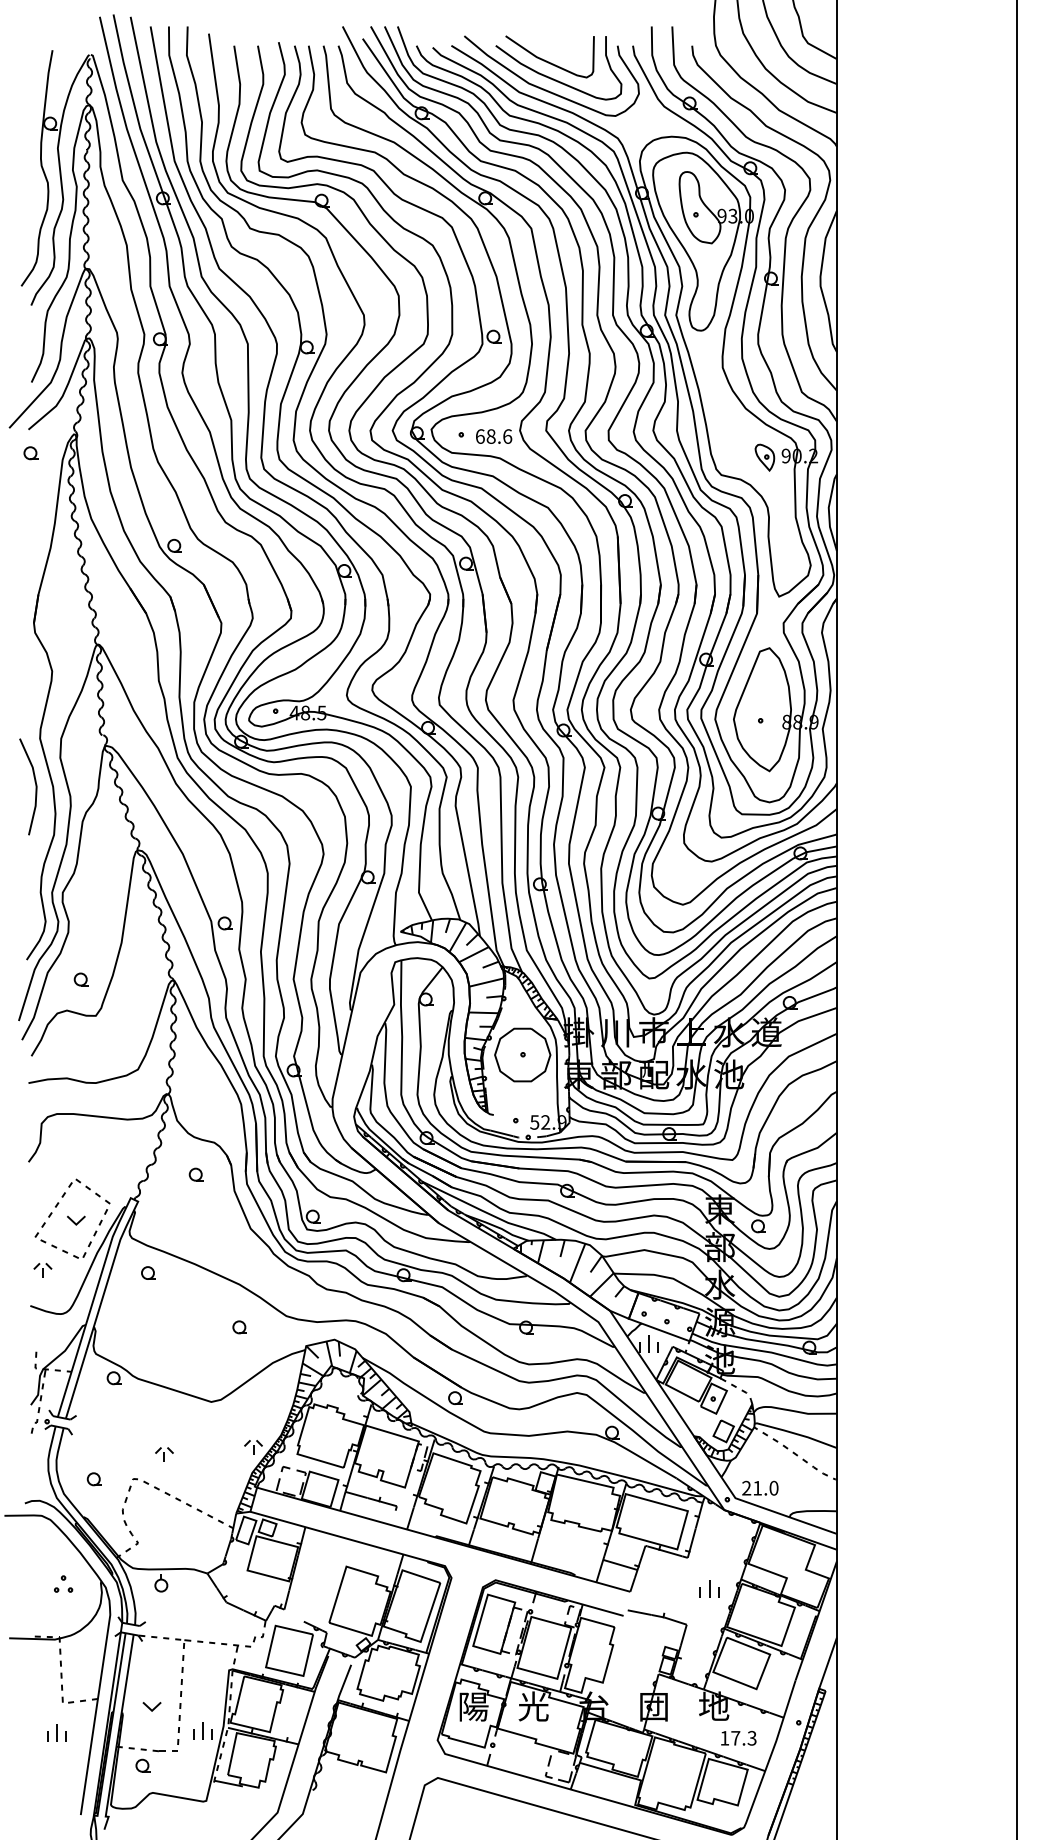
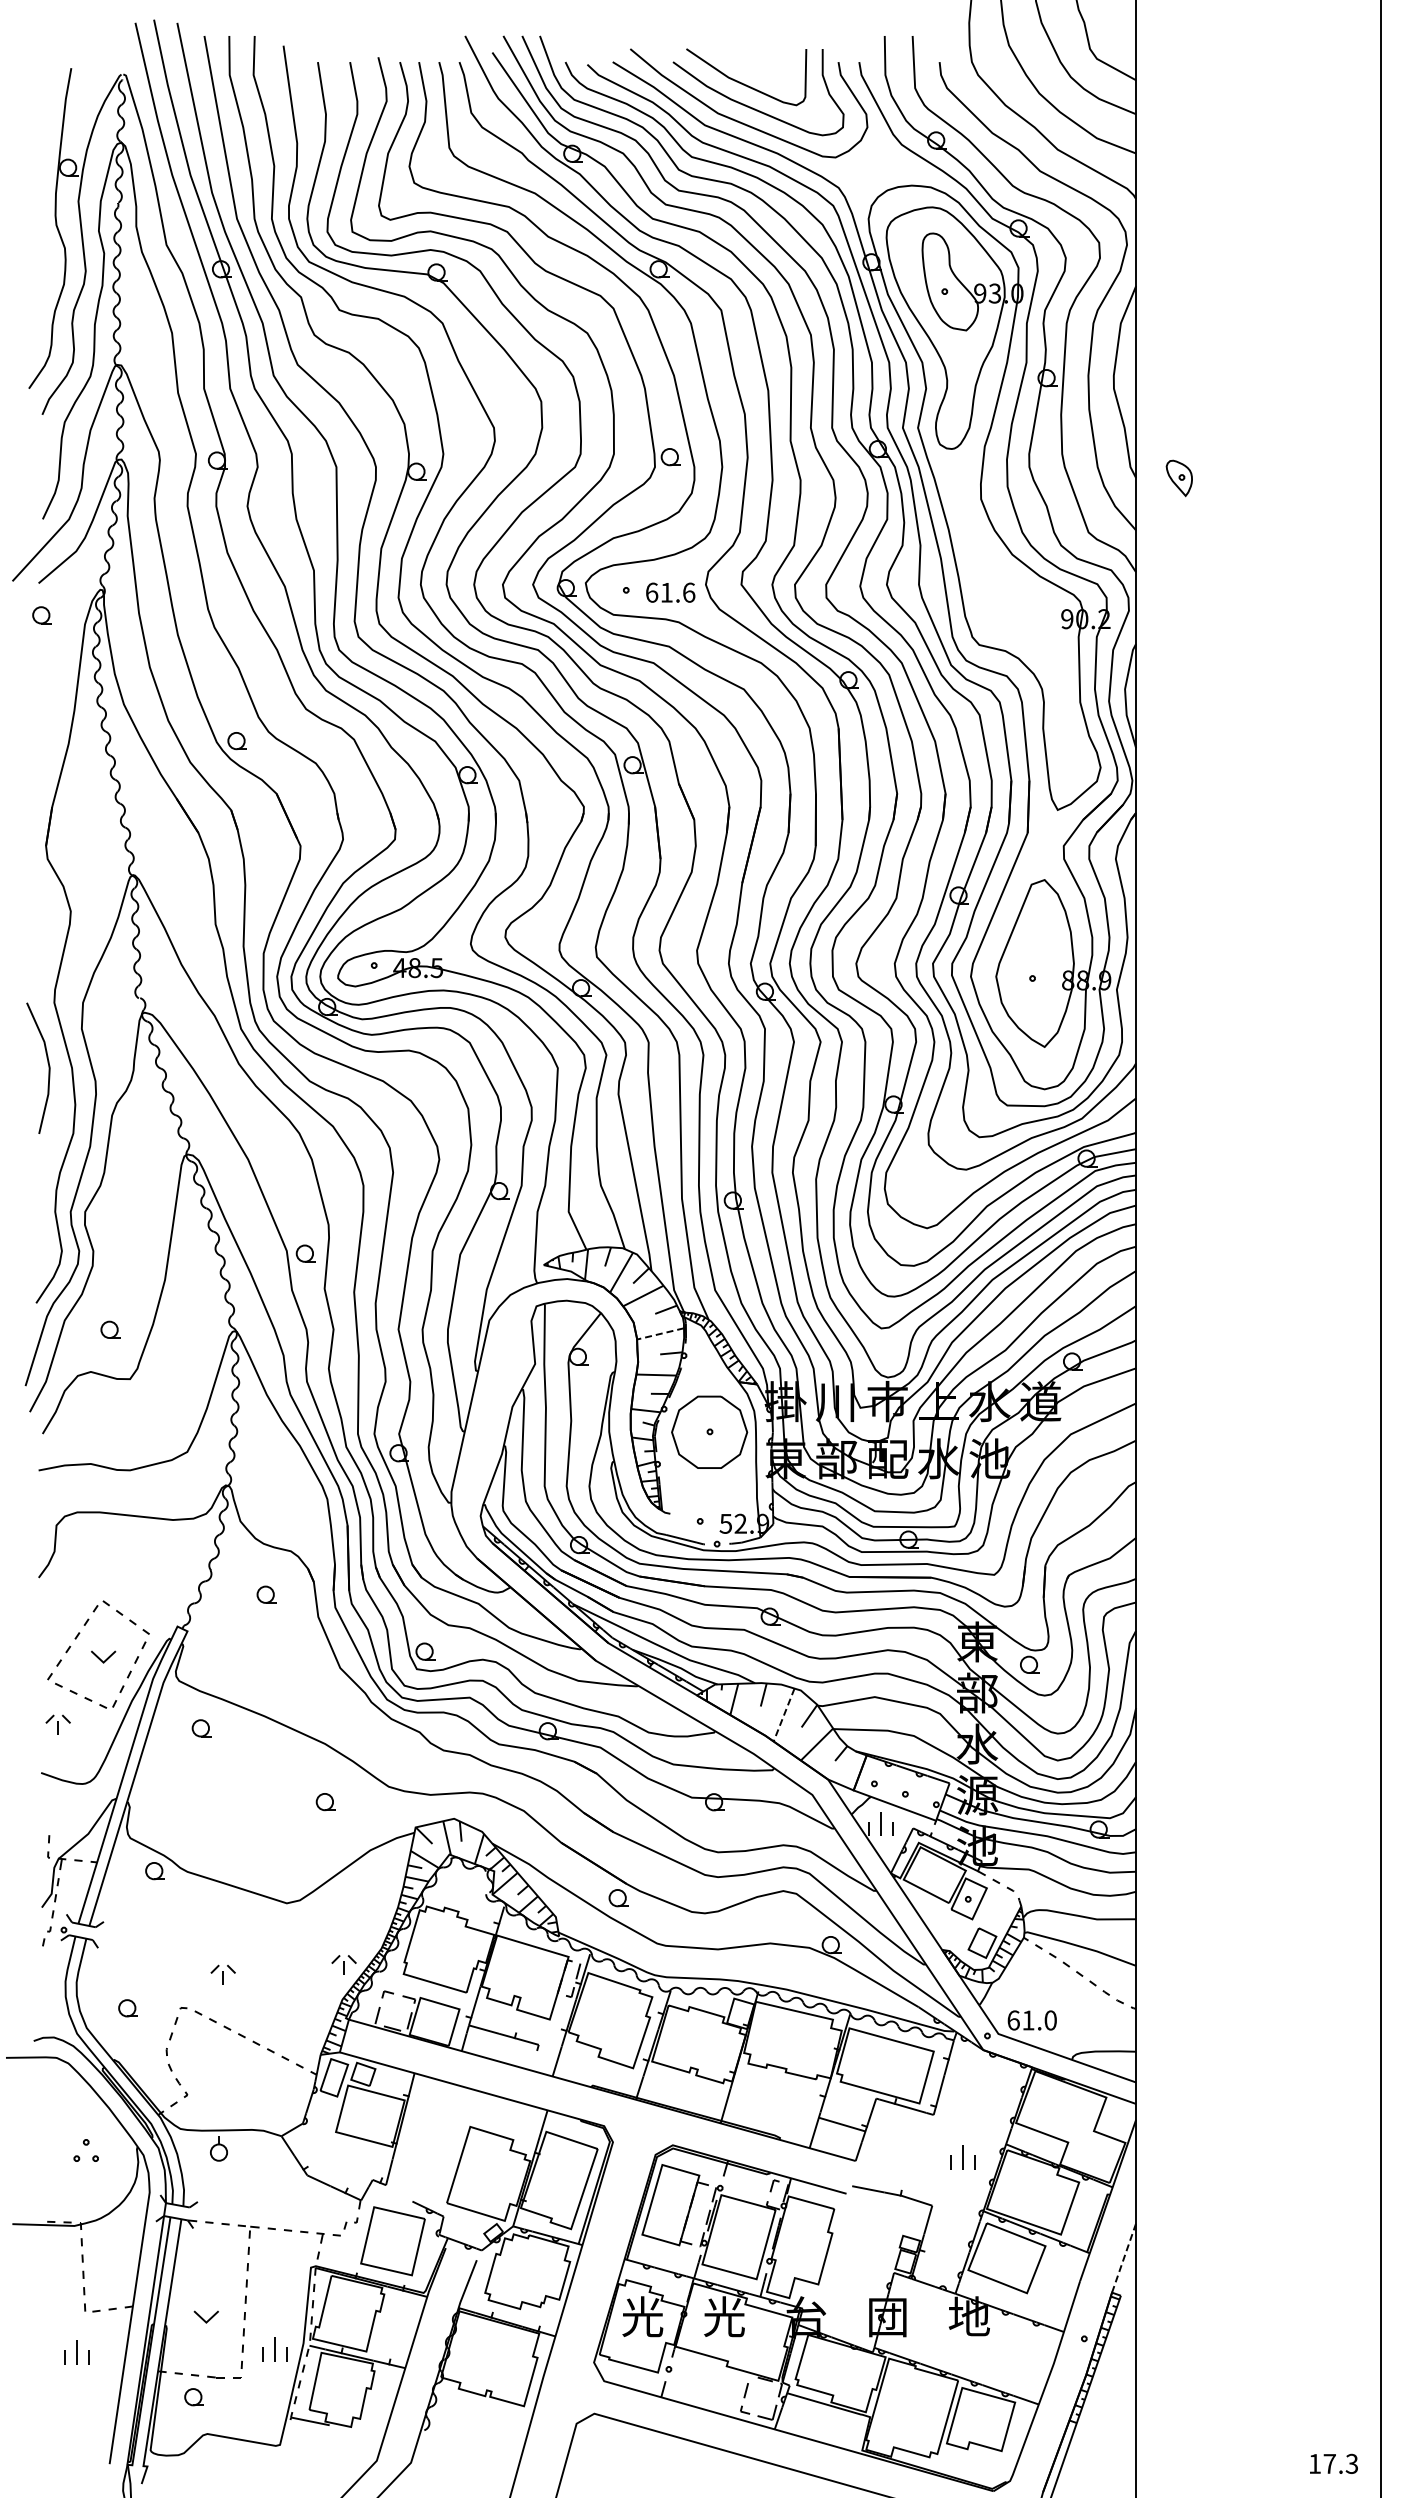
text: (490, 436) -> (666, 592), 68.6 -> 61.6
part: (764, 457) -> (1178, 478), moved
line: (486, 982) -> (660, 1334), solid -> dashed
line: (577, 1263) -> (783, 1715), solid -> dashed
text: (746, 1488) -> (1013, 2020), 21.0 -> 61.0
line: (828, 1662) -> (1124, 2257), solid -> dashed
text: (473, 1706) -> (642, 2316), 陽 -> 光
text: (738, 1737) -> (1333, 2463), moved

